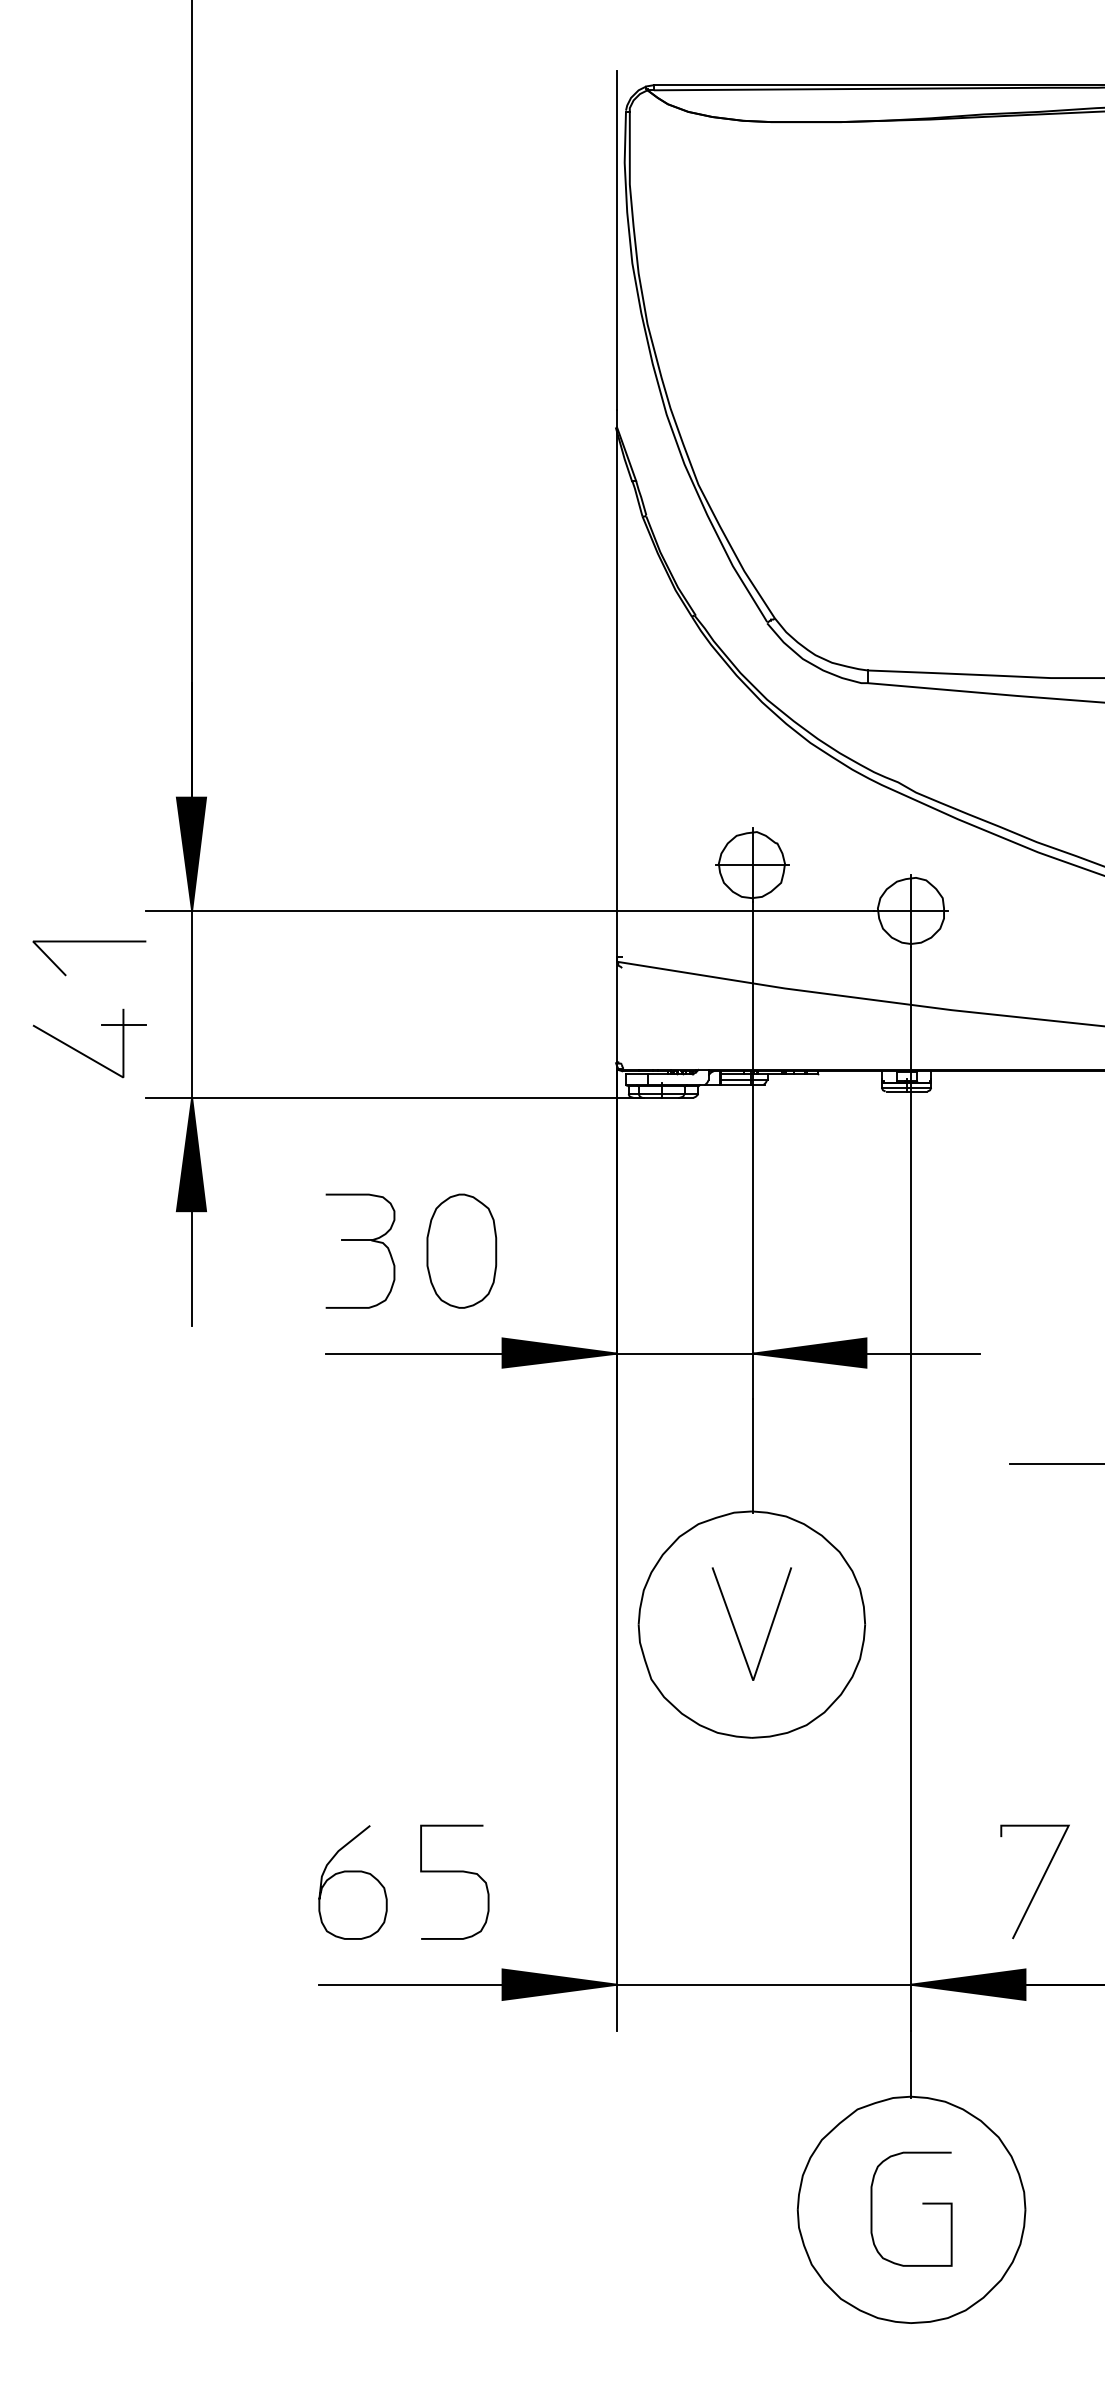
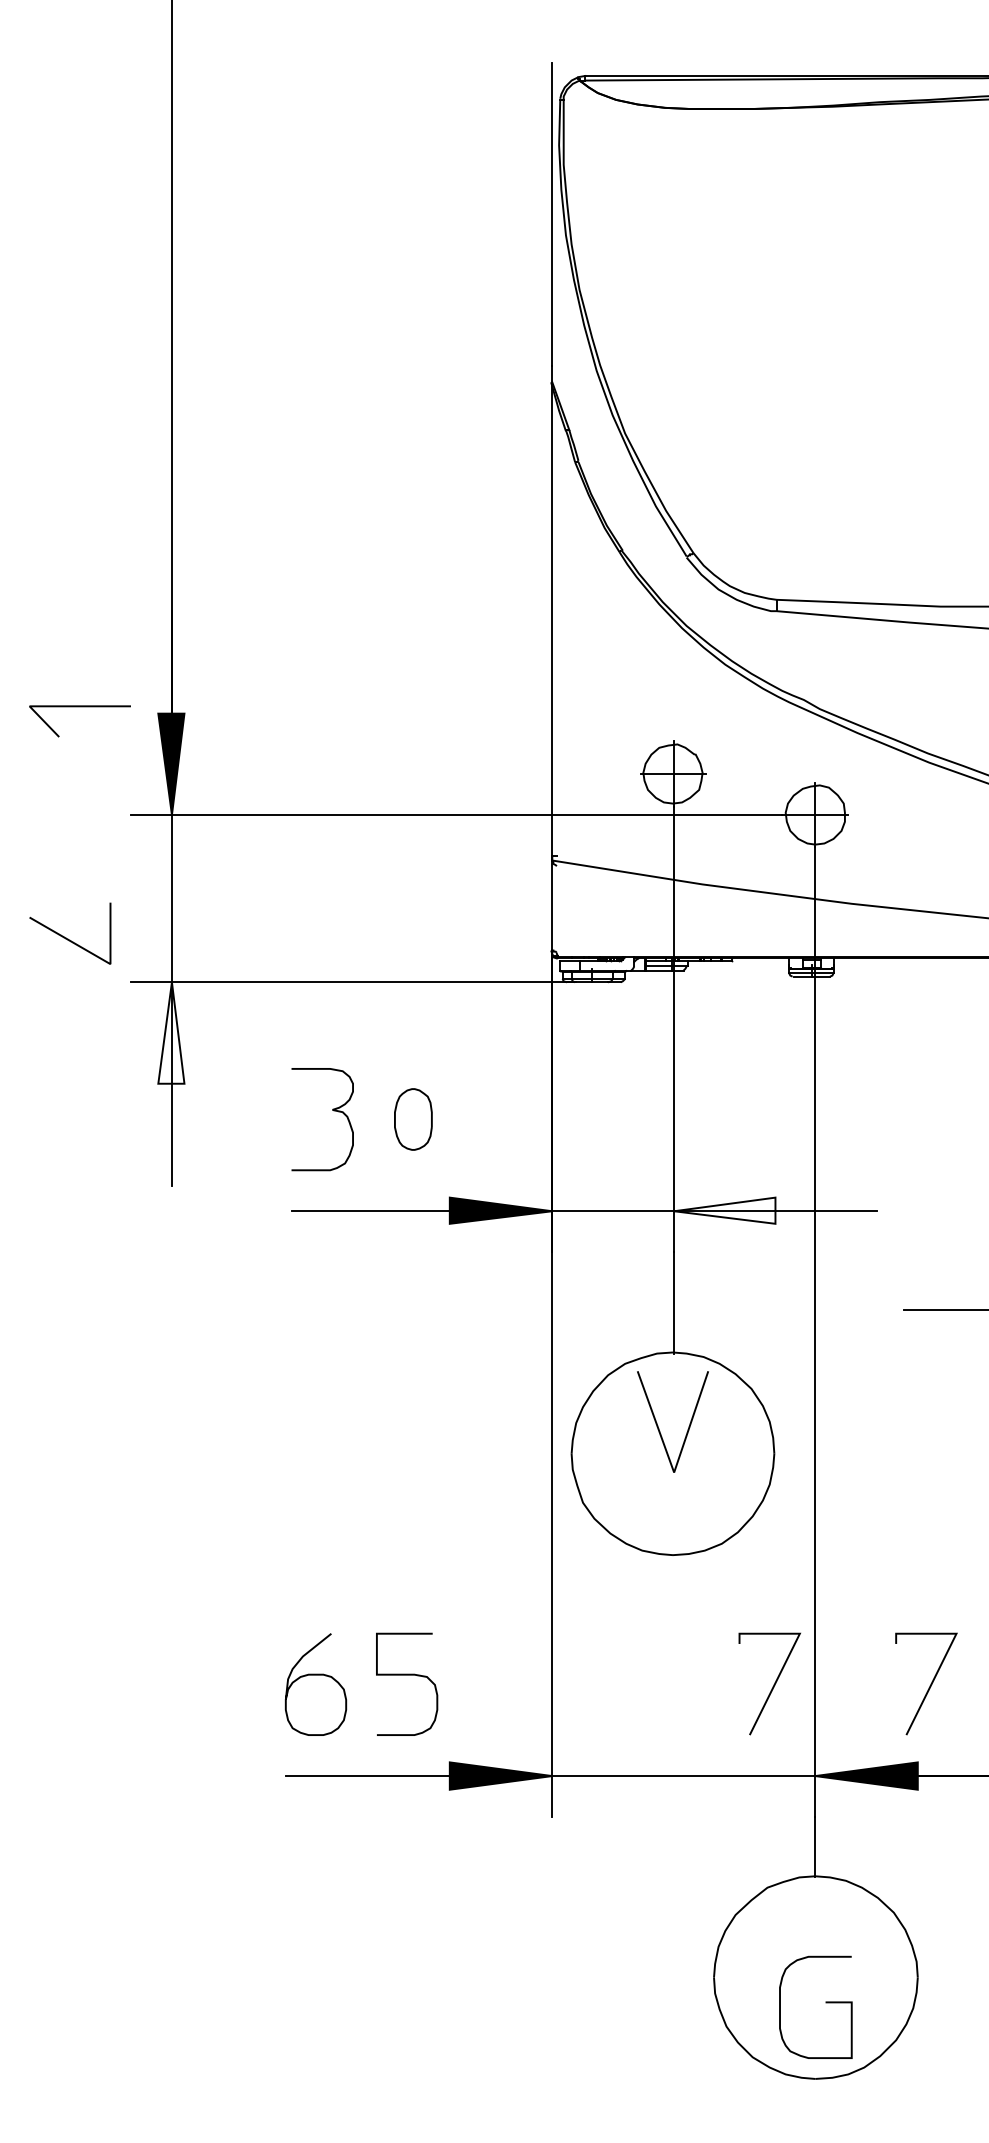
line: (89, 942) -> (80, 707), moved
line: (123, 1025) -> (110, 917), removed
fill: (191, 1154) -> (171, 1033), removed
line: (356, 1240) -> (319, 1109), removed
part: (461, 1250) -> (413, 1118), size x0.6
fill: (809, 1352) -> (724, 1210), removed
line: (735, 1627) -> (658, 1425), moved
line: (863, 1884) -> (772, 1686), added
curve: (922, 2204) -> (825, 2003), moved

